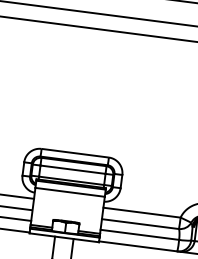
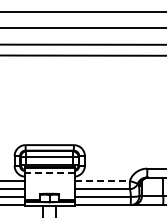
line: (69, 192) -> (49, 173), solid -> dashed
line: (142, 213) -> (102, 181), solid -> dashed

